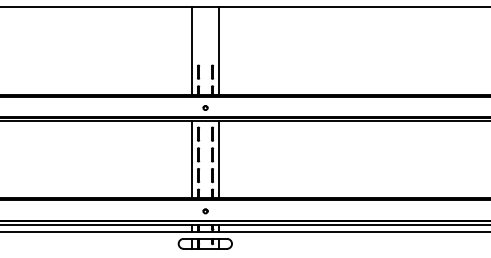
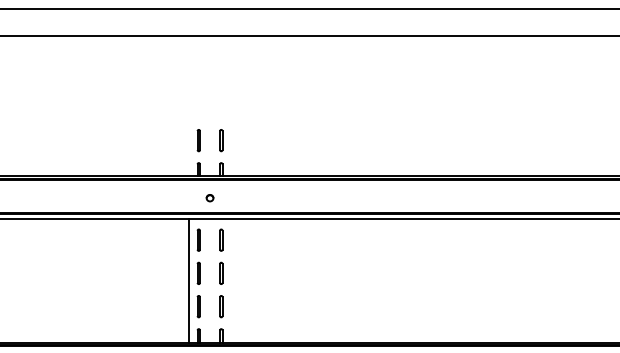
line: (192, 50) -> (189, 105), removed
line: (218, 50) -> (230, 105), removed
line: (218, 159) -> (230, 280), removed

